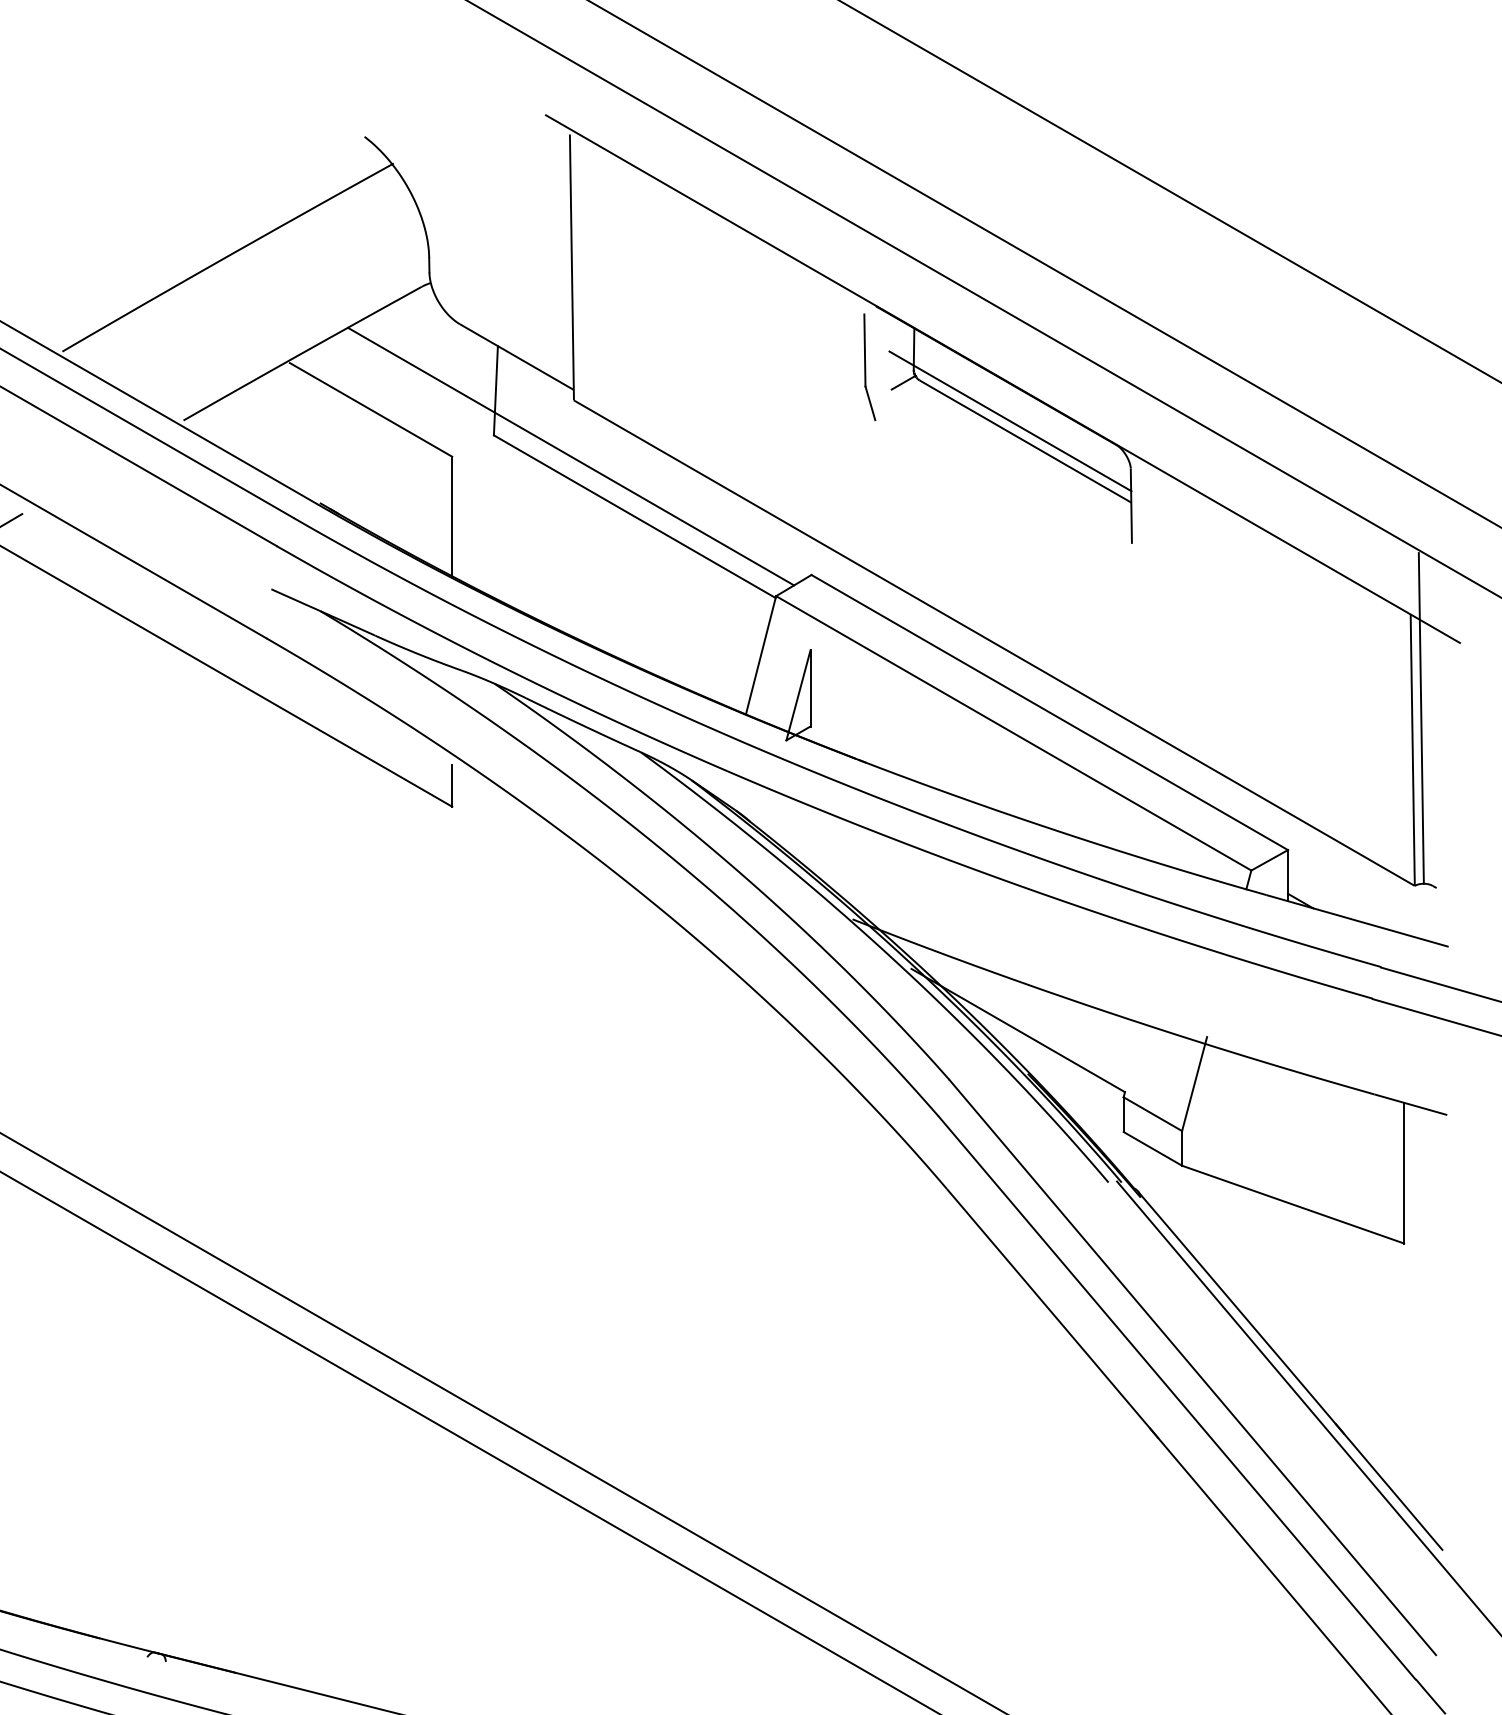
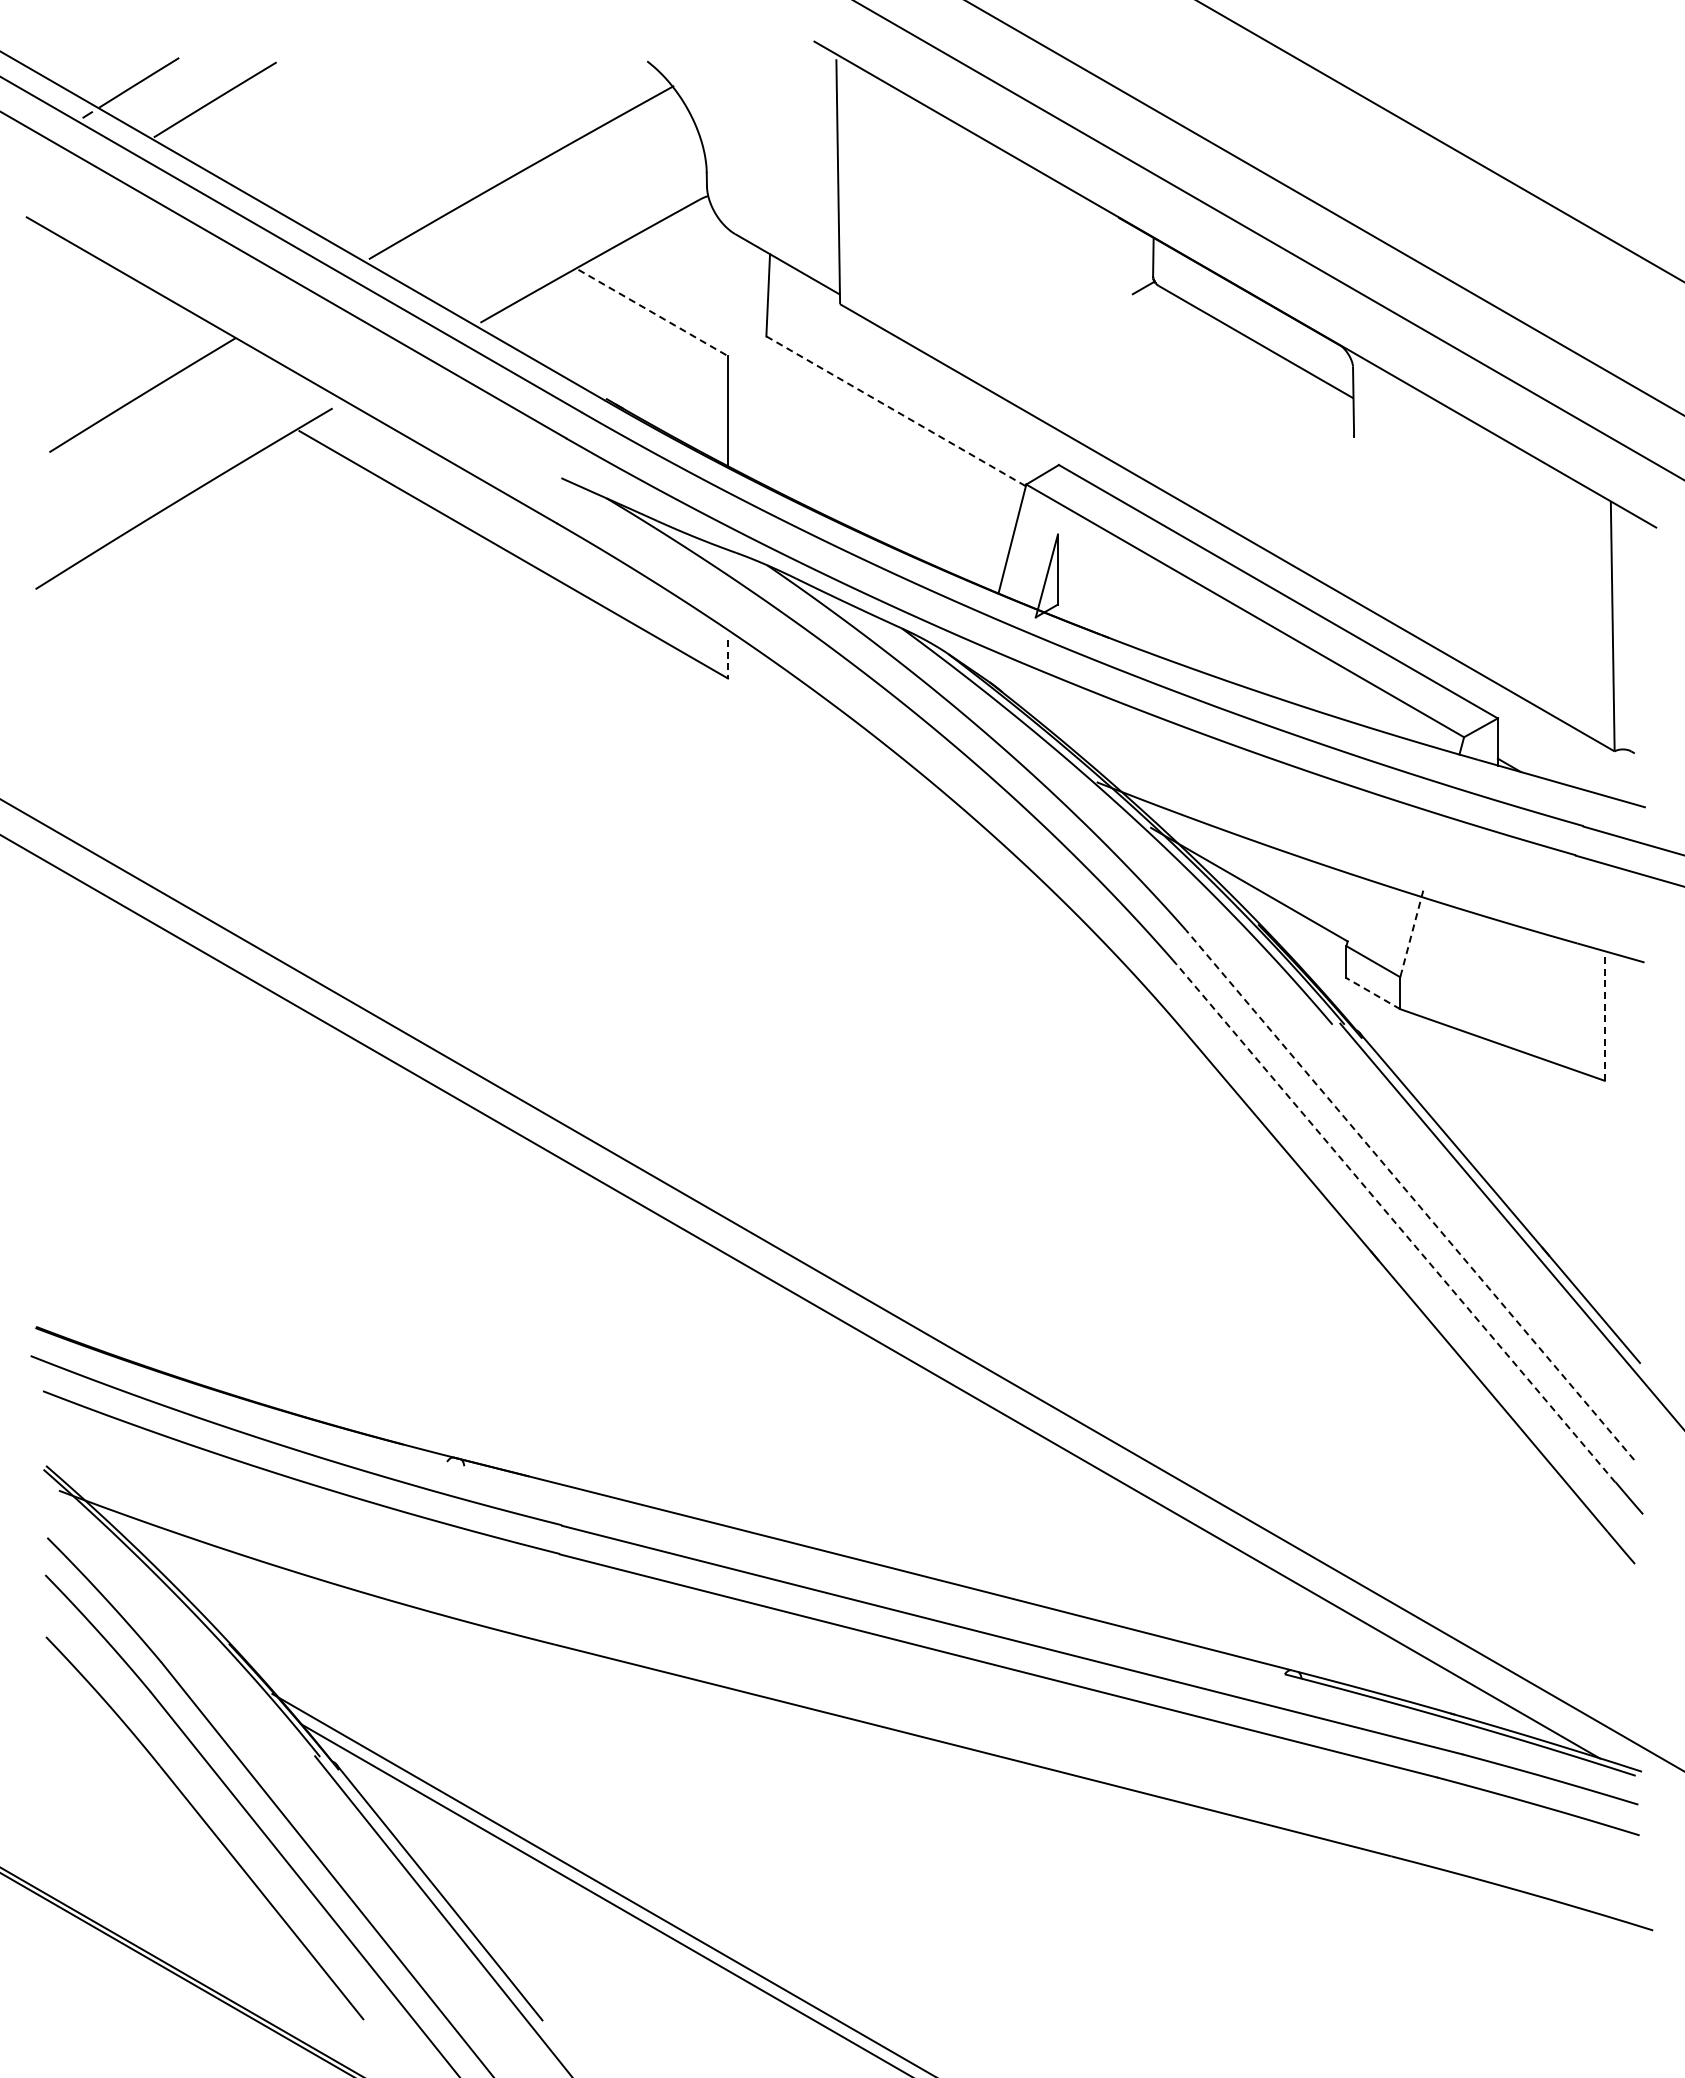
part: (869, 367) -> (1112, 273), removed
line: (371, 410) -> (653, 313), solid -> dashed
line: (1009, 421) -> (1241, 323), removed
line: (571, 456) -> (837, 355), removed
line: (635, 516) -> (896, 411), solid -> dashed
line: (1421, 717) -> (1620, 596), removed
line: (452, 786) -> (728, 659), solid -> dashed
line: (1194, 1083) -> (1411, 933), solid -> dashed
line: (1151, 1148) -> (1372, 993), solid -> dashed
line: (1403, 1173) -> (1604, 1016), solid -> dashed
line: (1192, 1366) -> (1409, 1194), solid -> dashed
line: (1176, 1398) -> (1395, 1223), solid -> dashed

